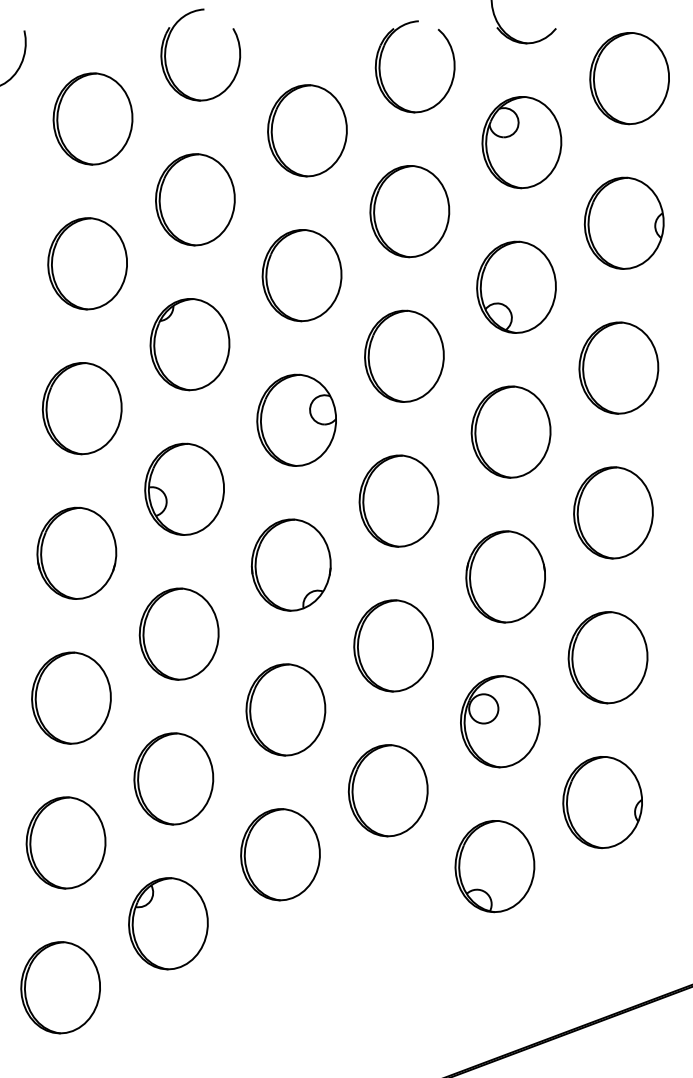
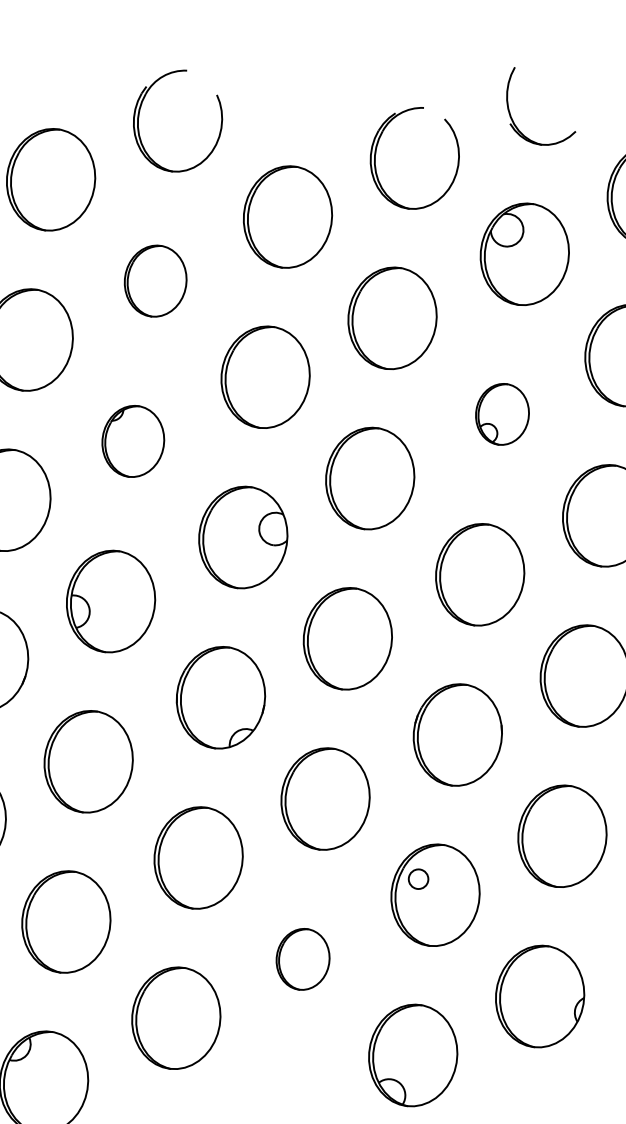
part: (195, 199) -> (155, 280), size x0.7
part: (516, 286) -> (502, 413), size x0.6
part: (189, 344) -> (132, 441), size x0.7
circle: (483, 708) -> (418, 878), size x0.6
part: (387, 790) -> (302, 958), size x0.6

